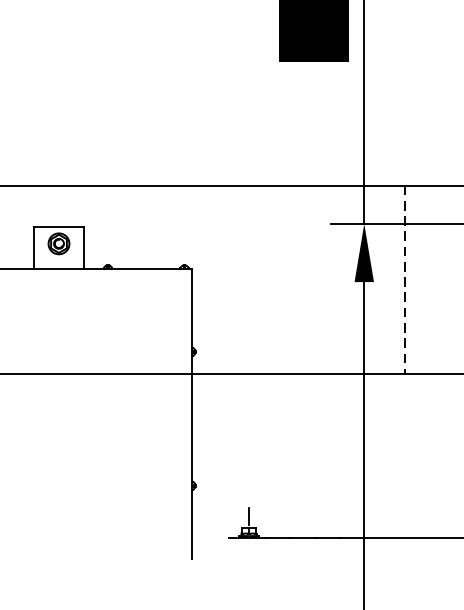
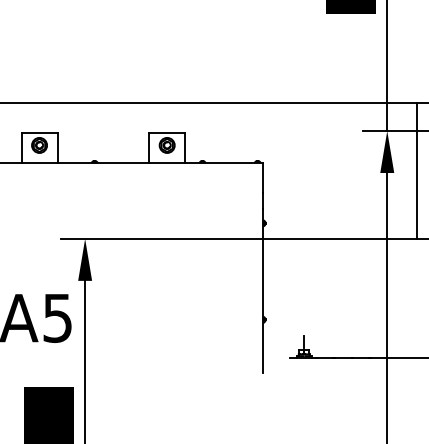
line: (404, 280) -> (416, 171), dashed -> solid

